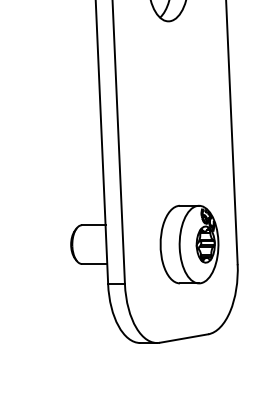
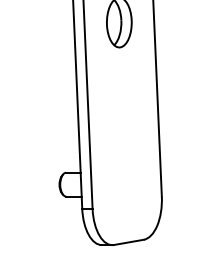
part: (188, 244) -> (131, 184), removed

